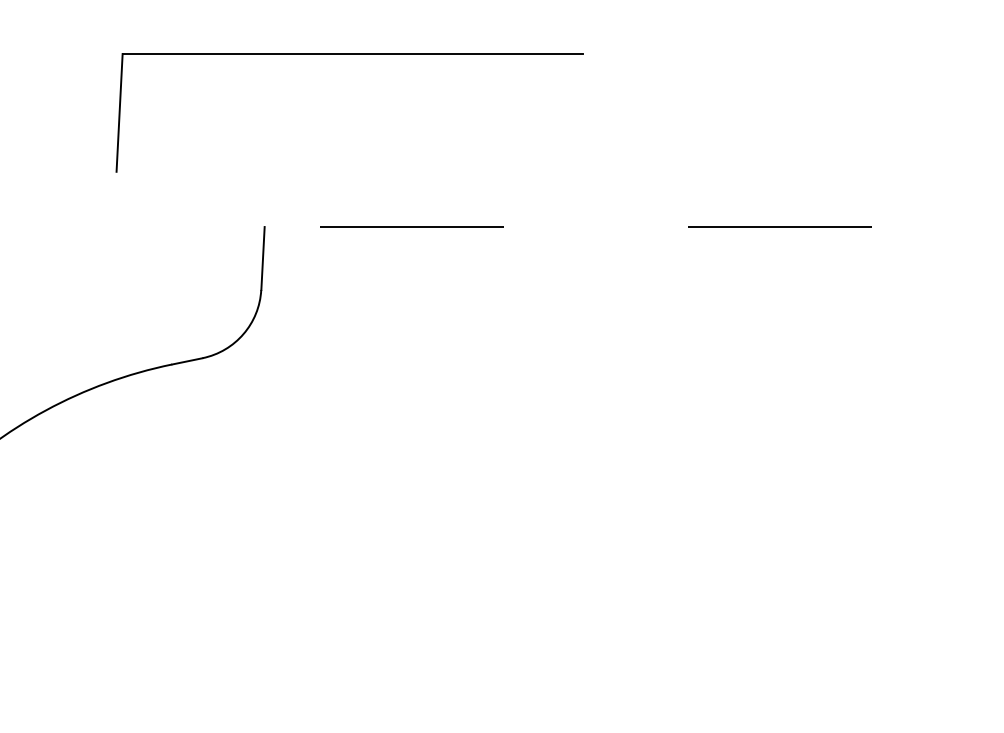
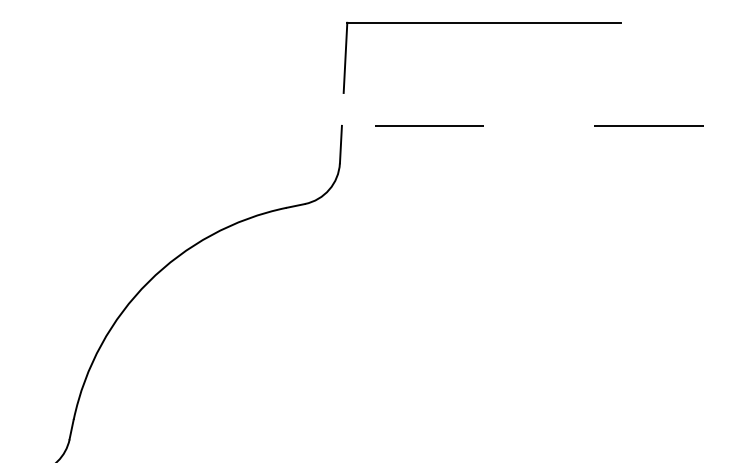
part: (347, 55) -> (481, 23), moved

